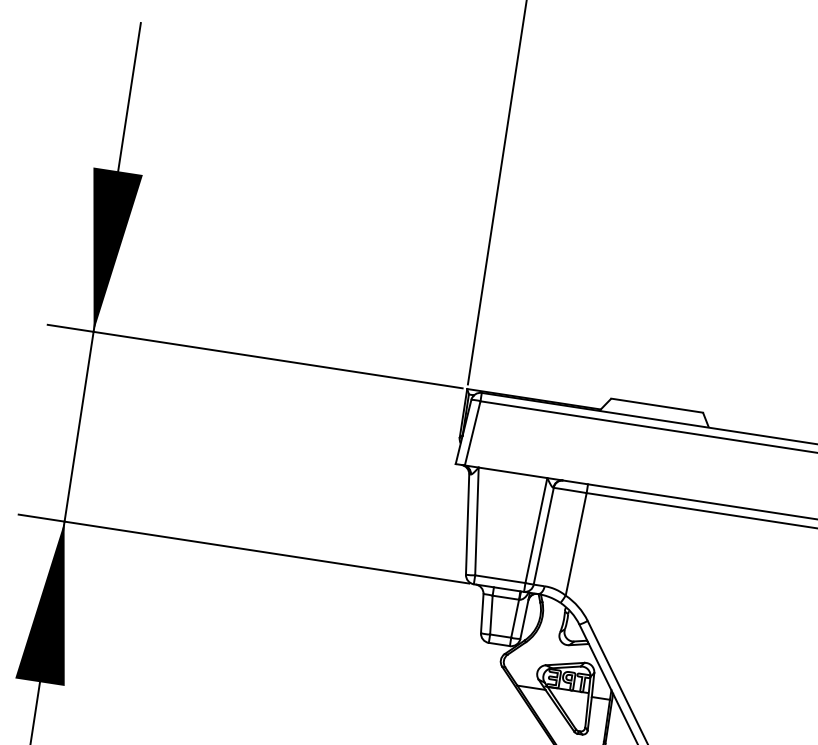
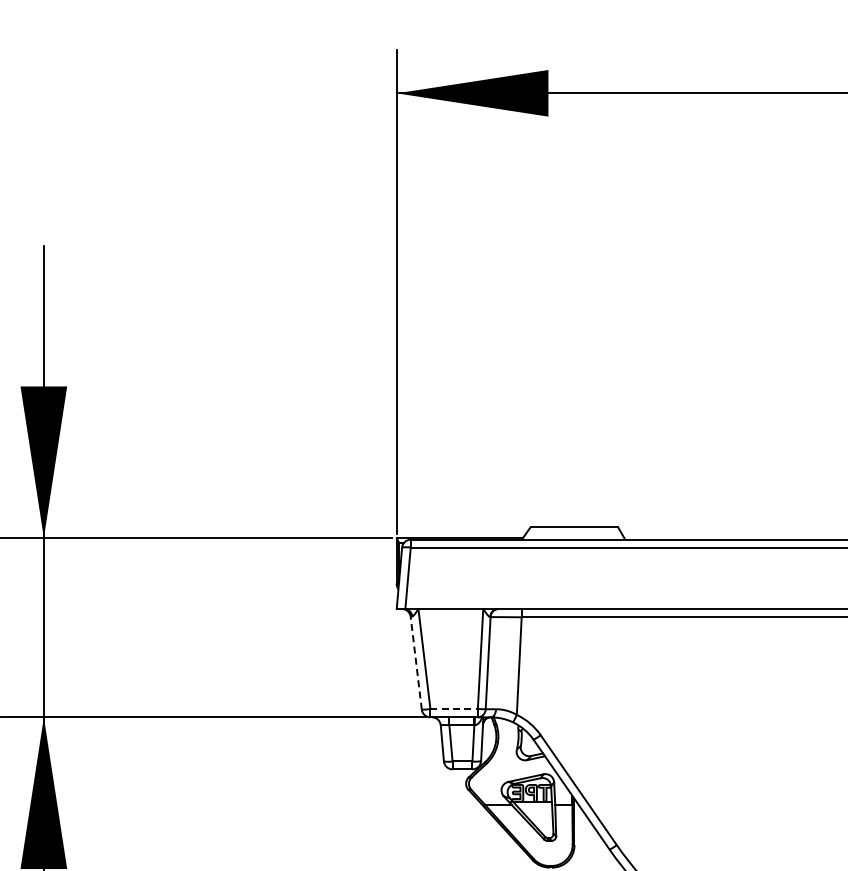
line: (467, 524) -> (416, 663), solid -> dashed
line: (500, 578) -> (454, 708), solid -> dashed

